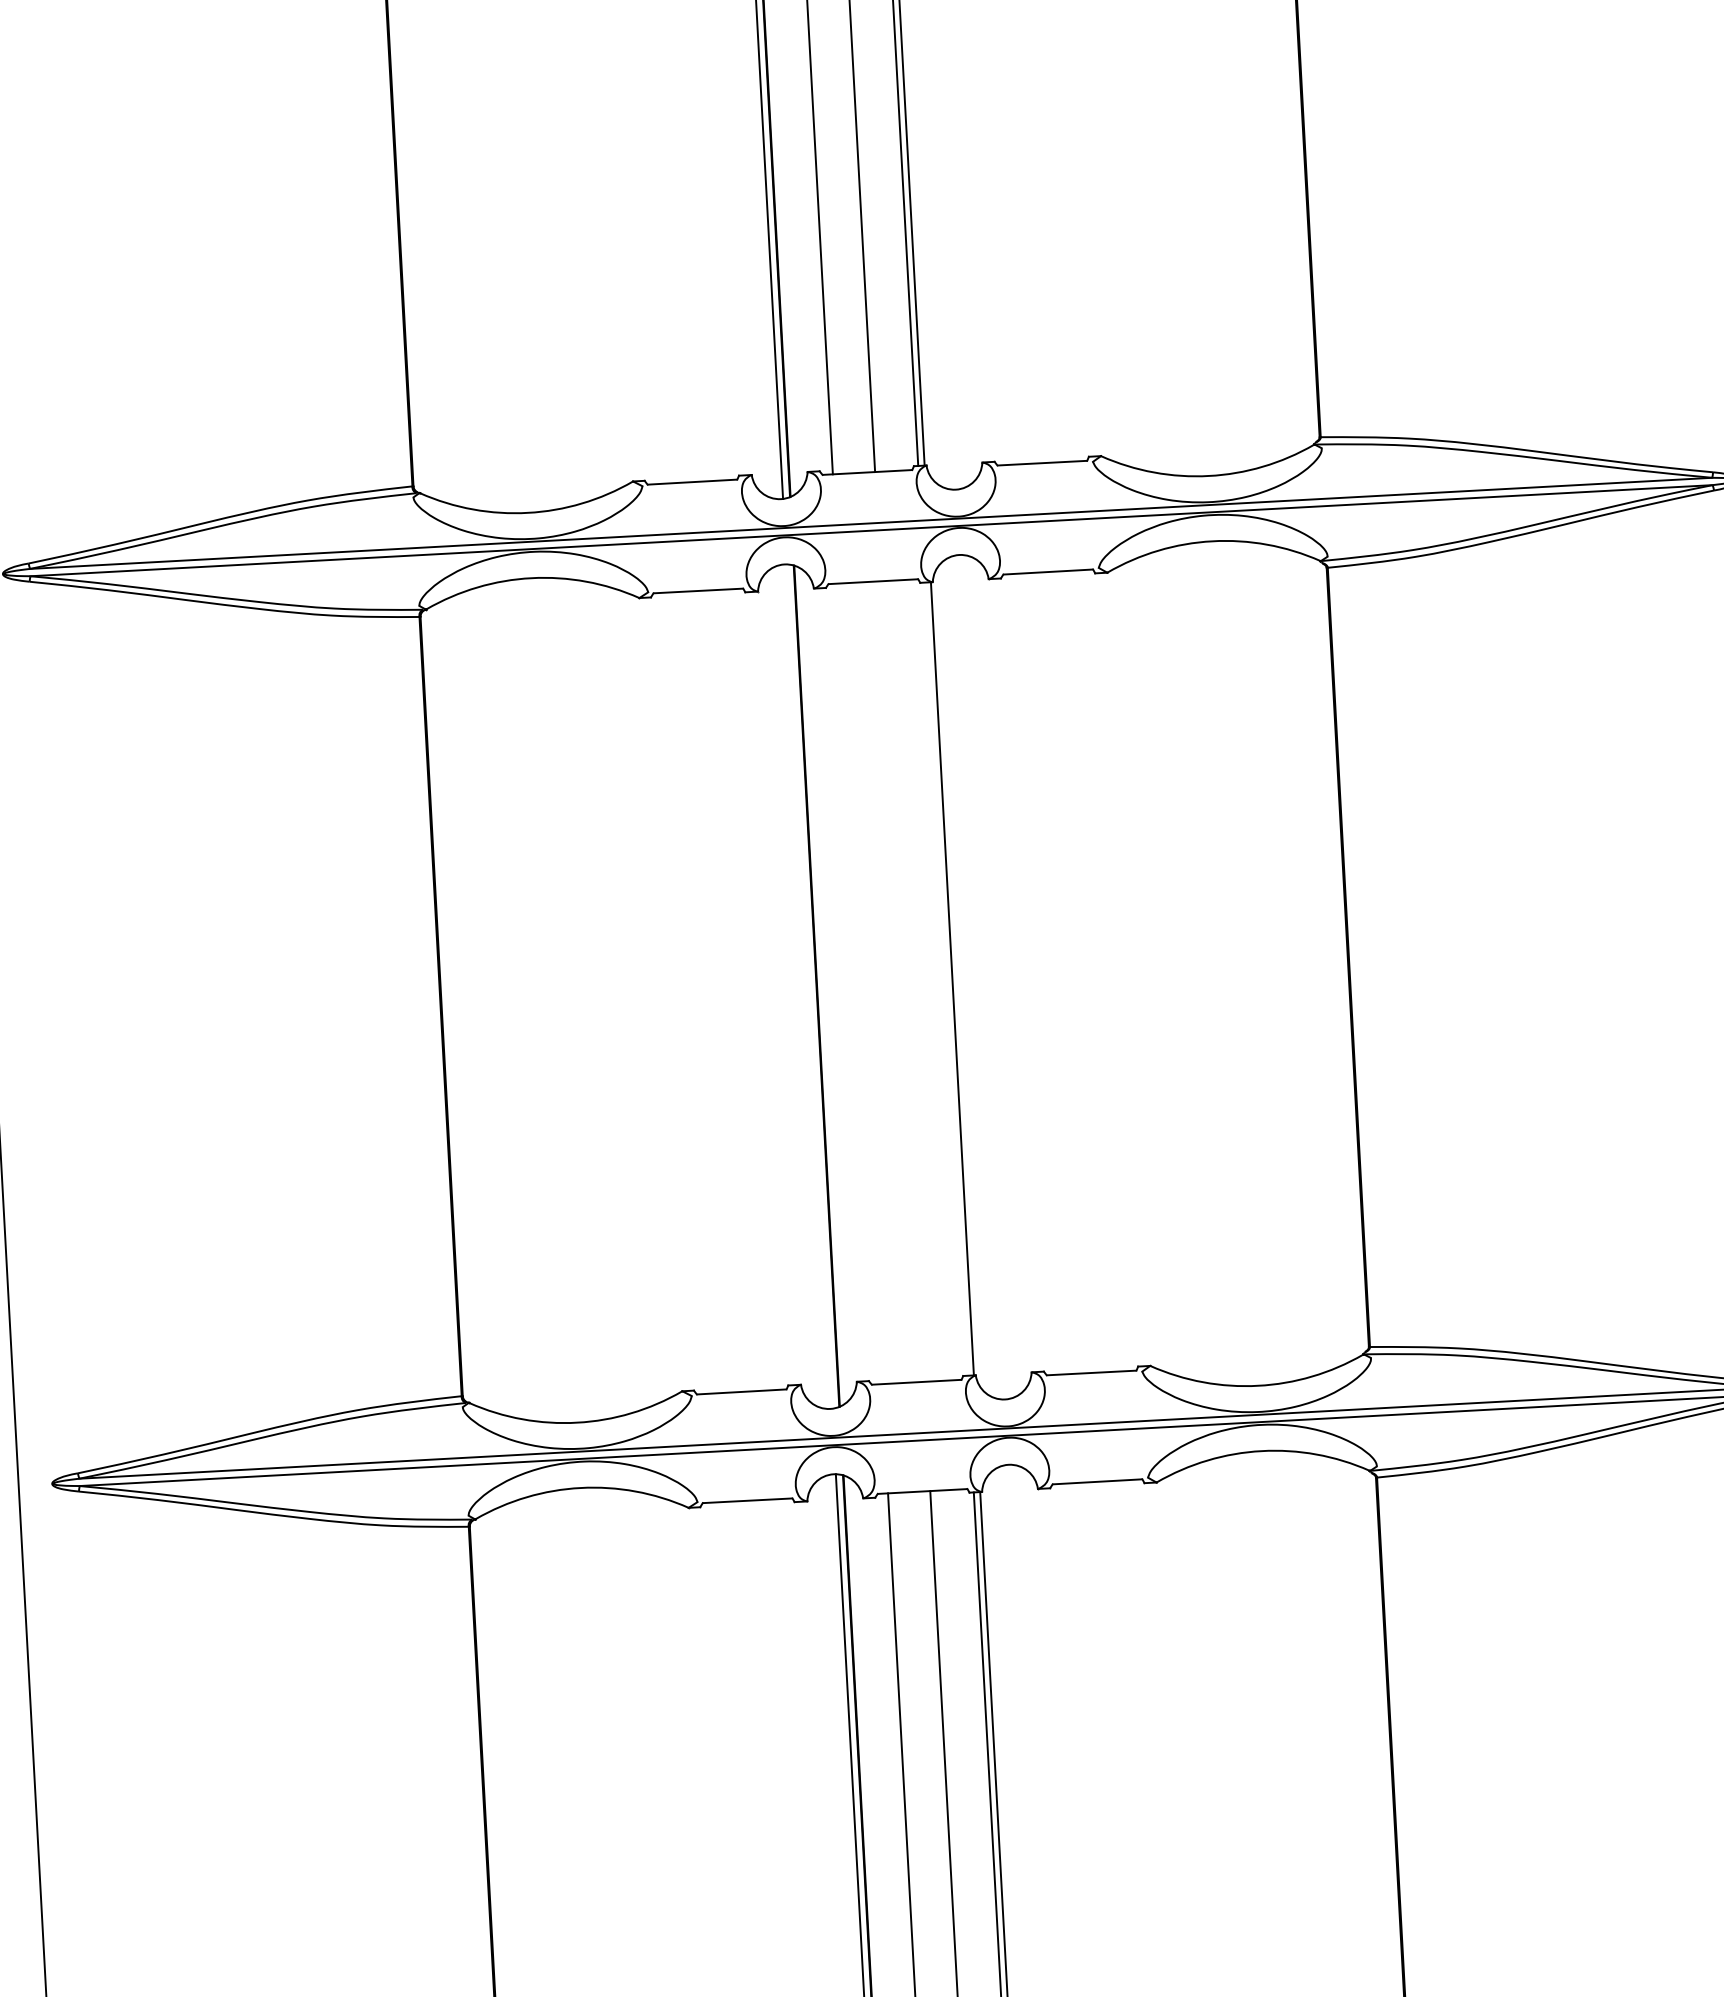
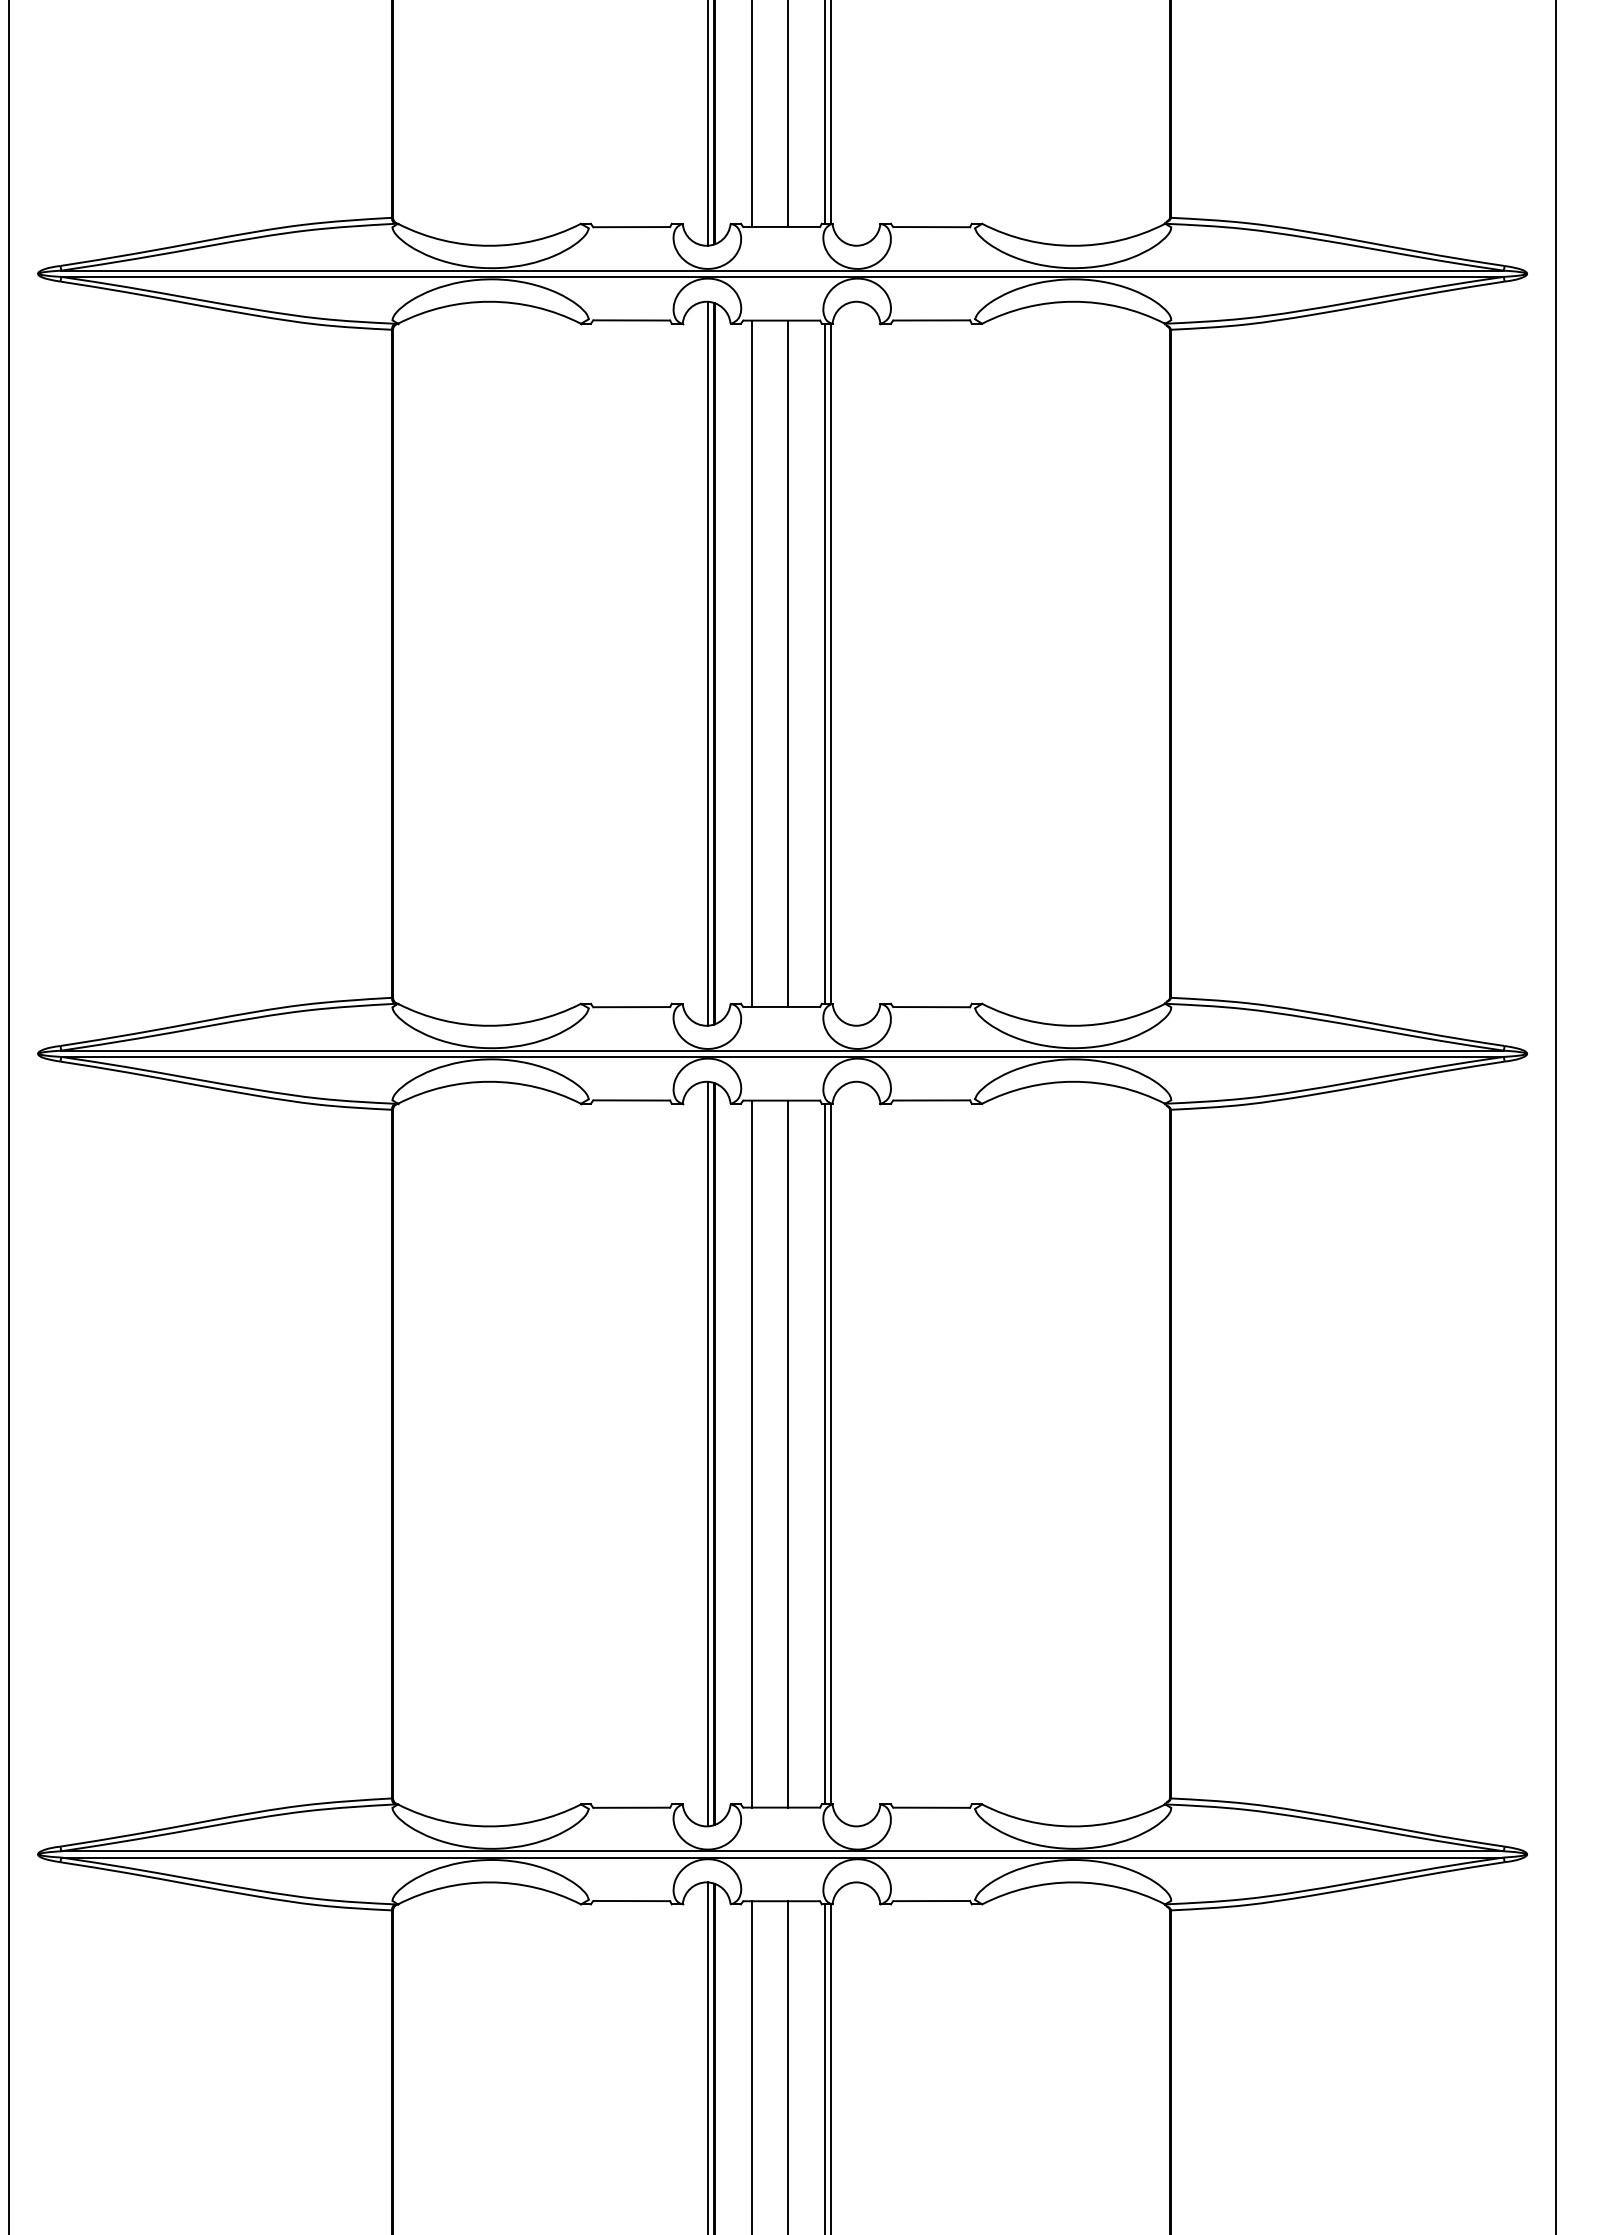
line: (946, 978) -> (825, 663), added
line: (902, 981) -> (788, 663), added
line: (860, 983) -> (752, 663), added
line: (809, 986) -> (708, 663), added

